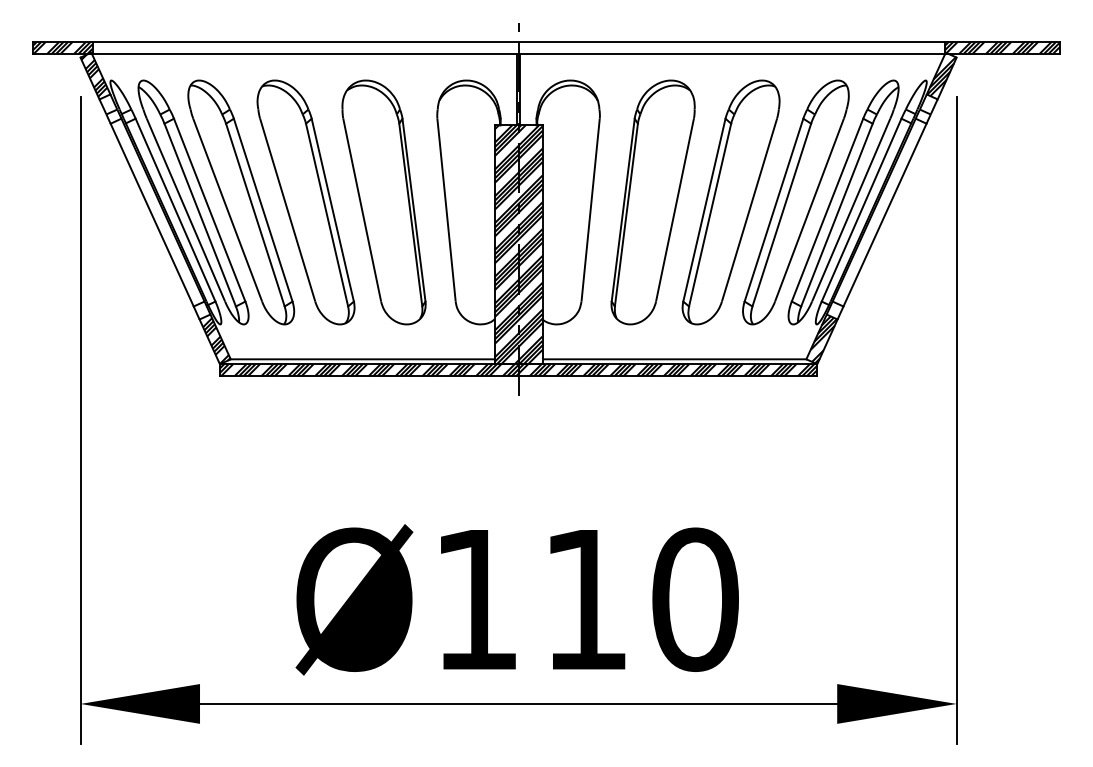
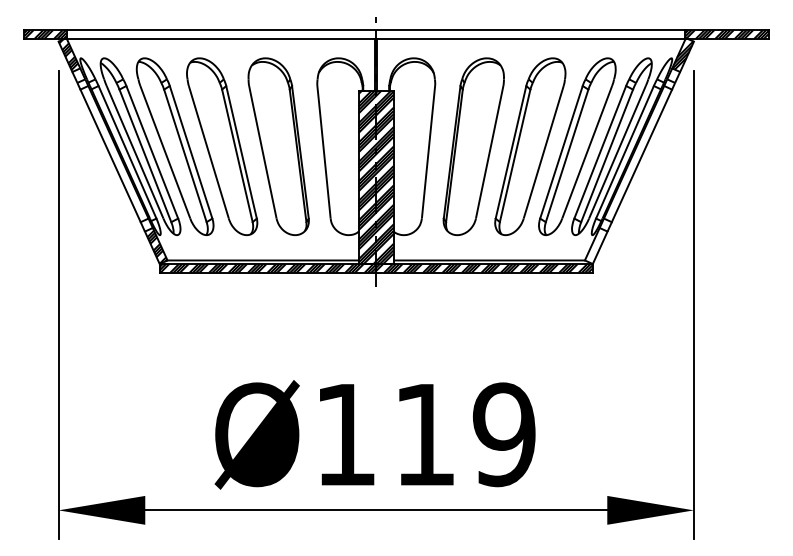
hatch: (823, 339) -> (597, 246), removed
text: (694, 599) -> (503, 434), Ø110 -> Ø119

